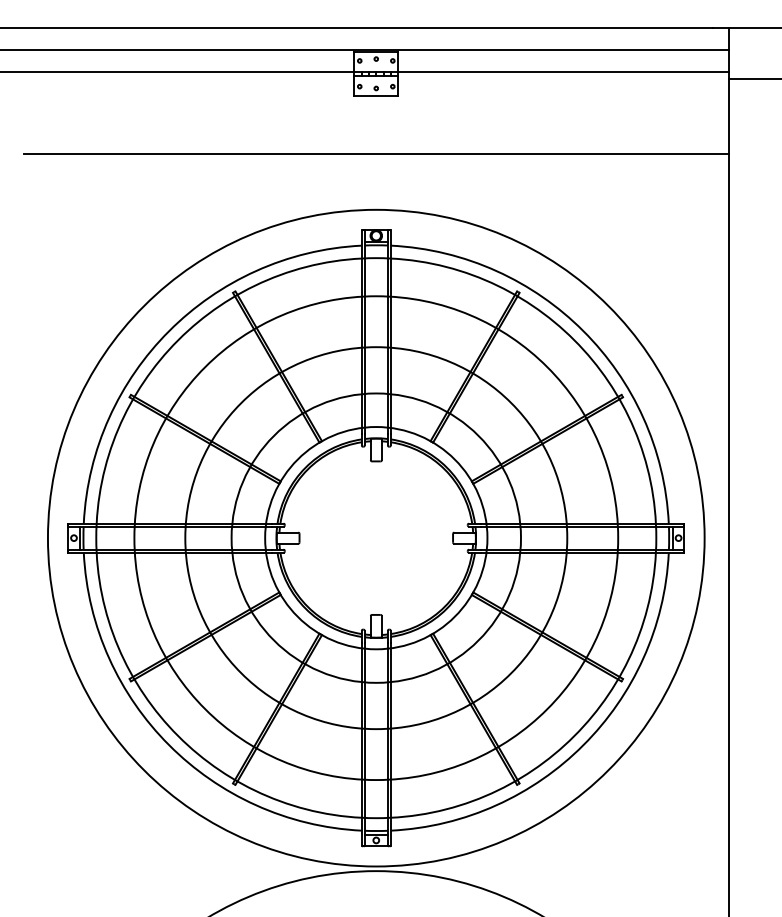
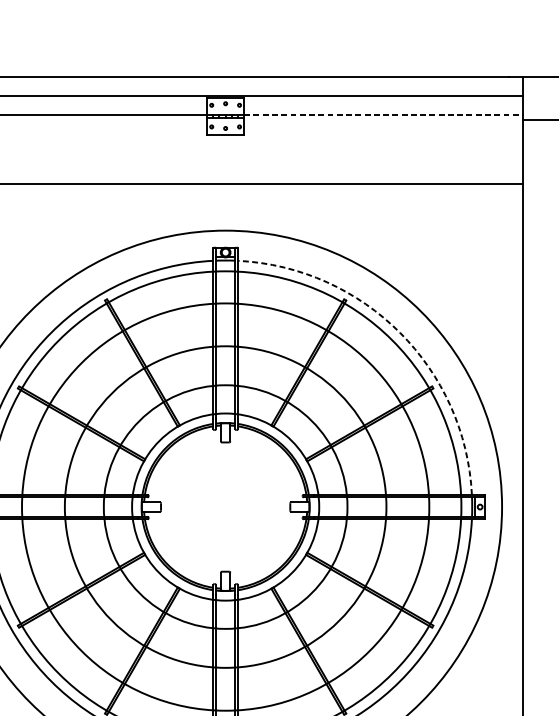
line: (564, 71) -> (384, 114), solid -> dashed
arc: (583, 331) -> (400, 333), solid -> dashed

